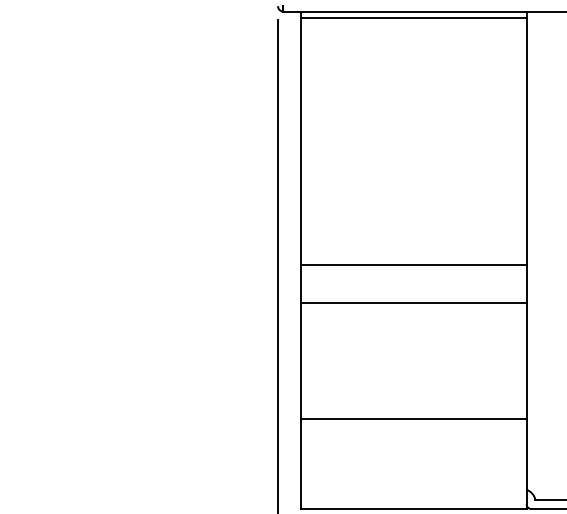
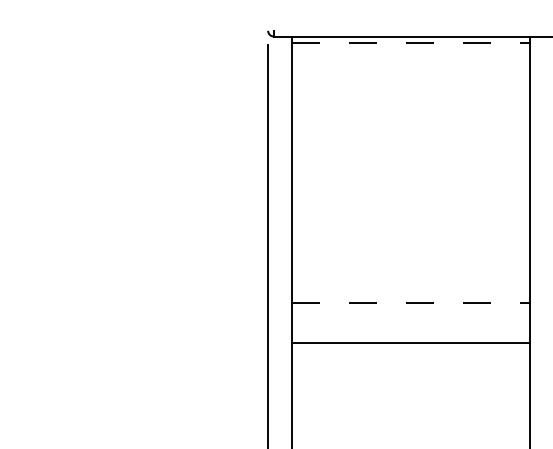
line: (414, 17) -> (411, 42), solid -> dashed
line: (414, 264) -> (411, 302), solid -> dashed

